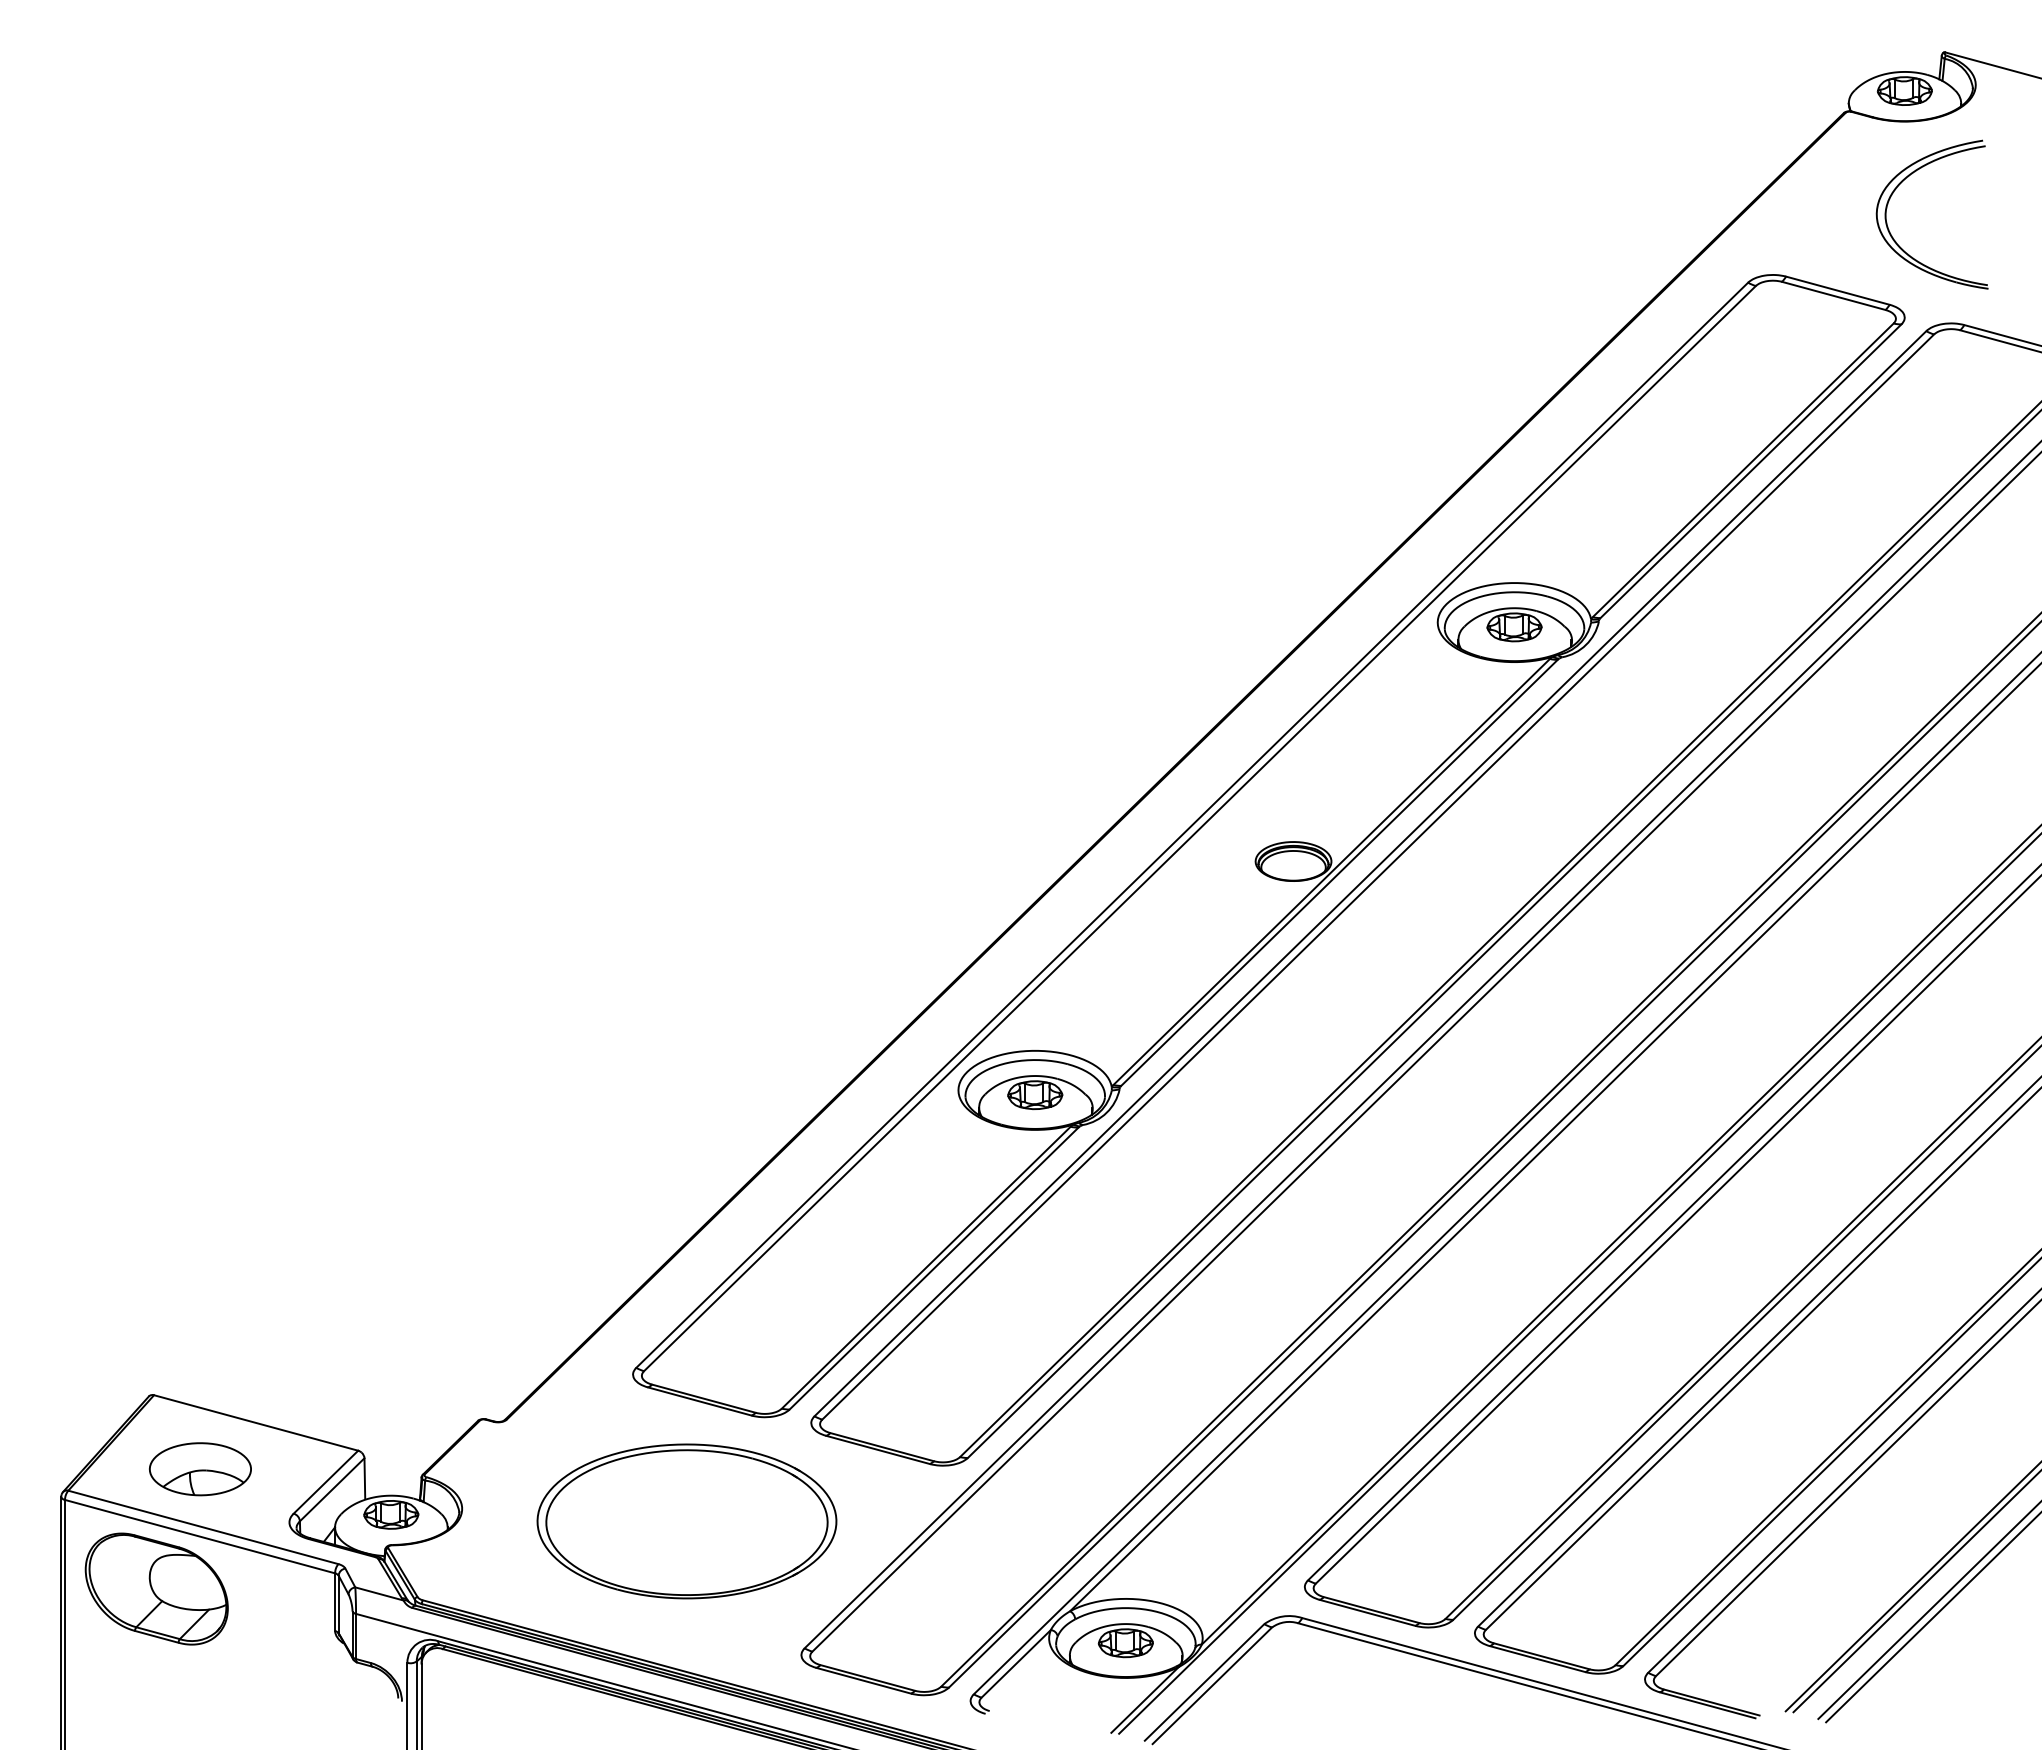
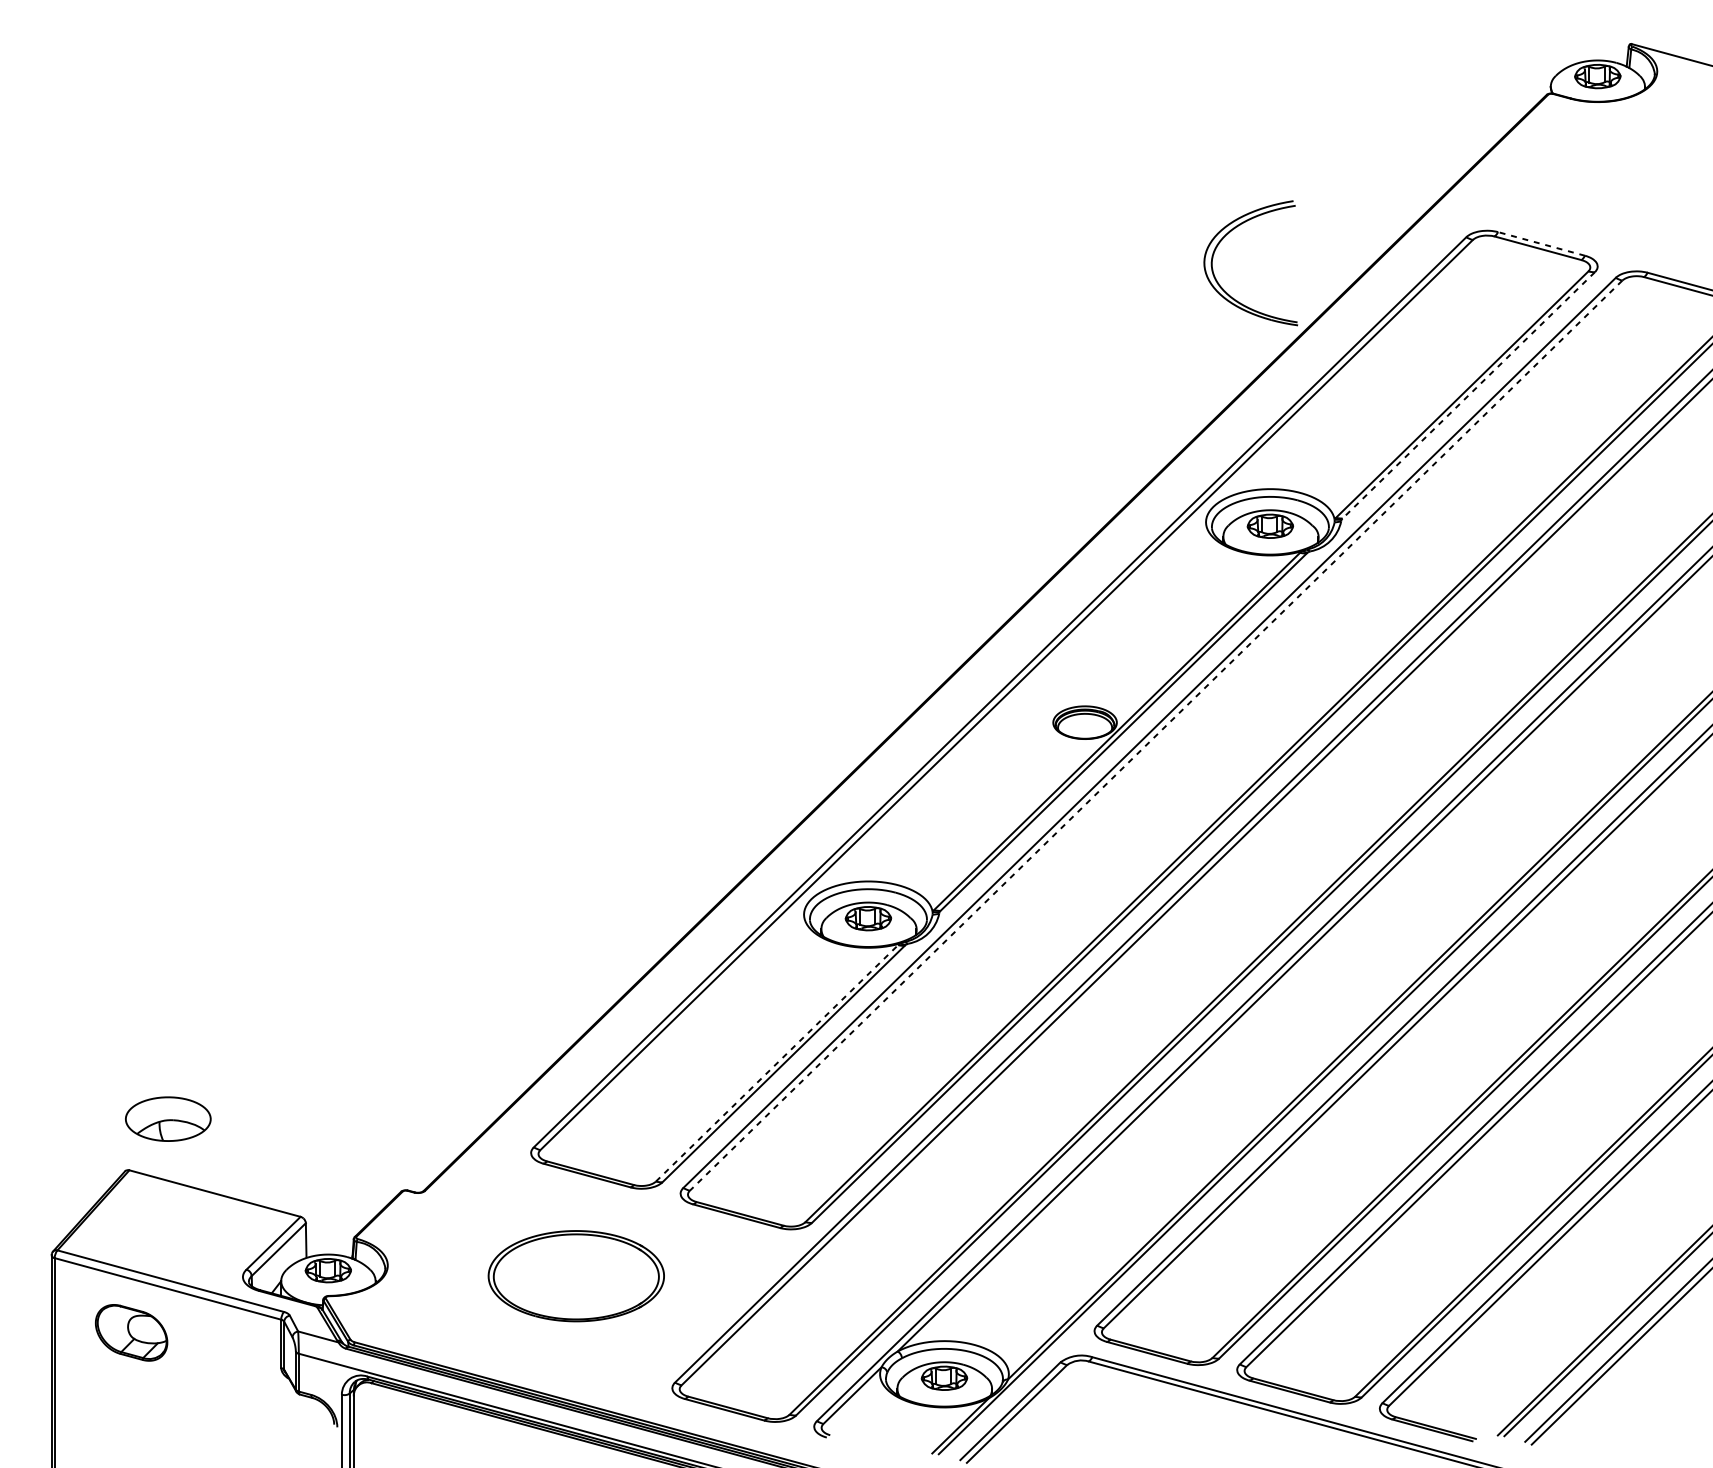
part: (1896, 189) -> (1220, 242), moved
line: (1837, 290) -> (1541, 243), solid -> dashed
line: (1750, 471) -> (1468, 395), solid -> dashed
line: (1378, 877) -> (1156, 736), solid -> dashed
line: (926, 1267) -> (777, 1063), solid -> dashed
part: (200, 1469) -> (168, 1119), moved
part: (686, 1521) -> (575, 1276), size x0.7
part: (156, 1588) -> (131, 1332), size x0.6

